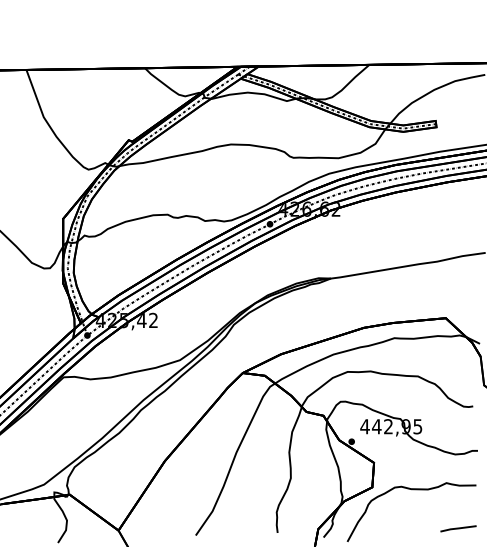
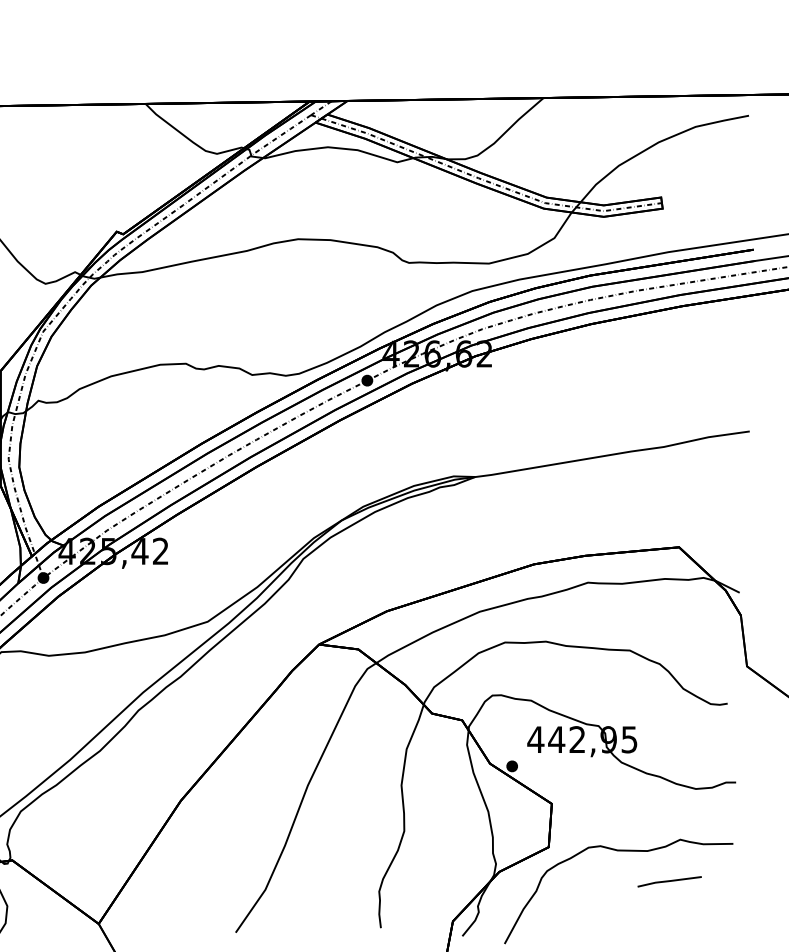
line: (458, 528) -> (669, 881), moved

